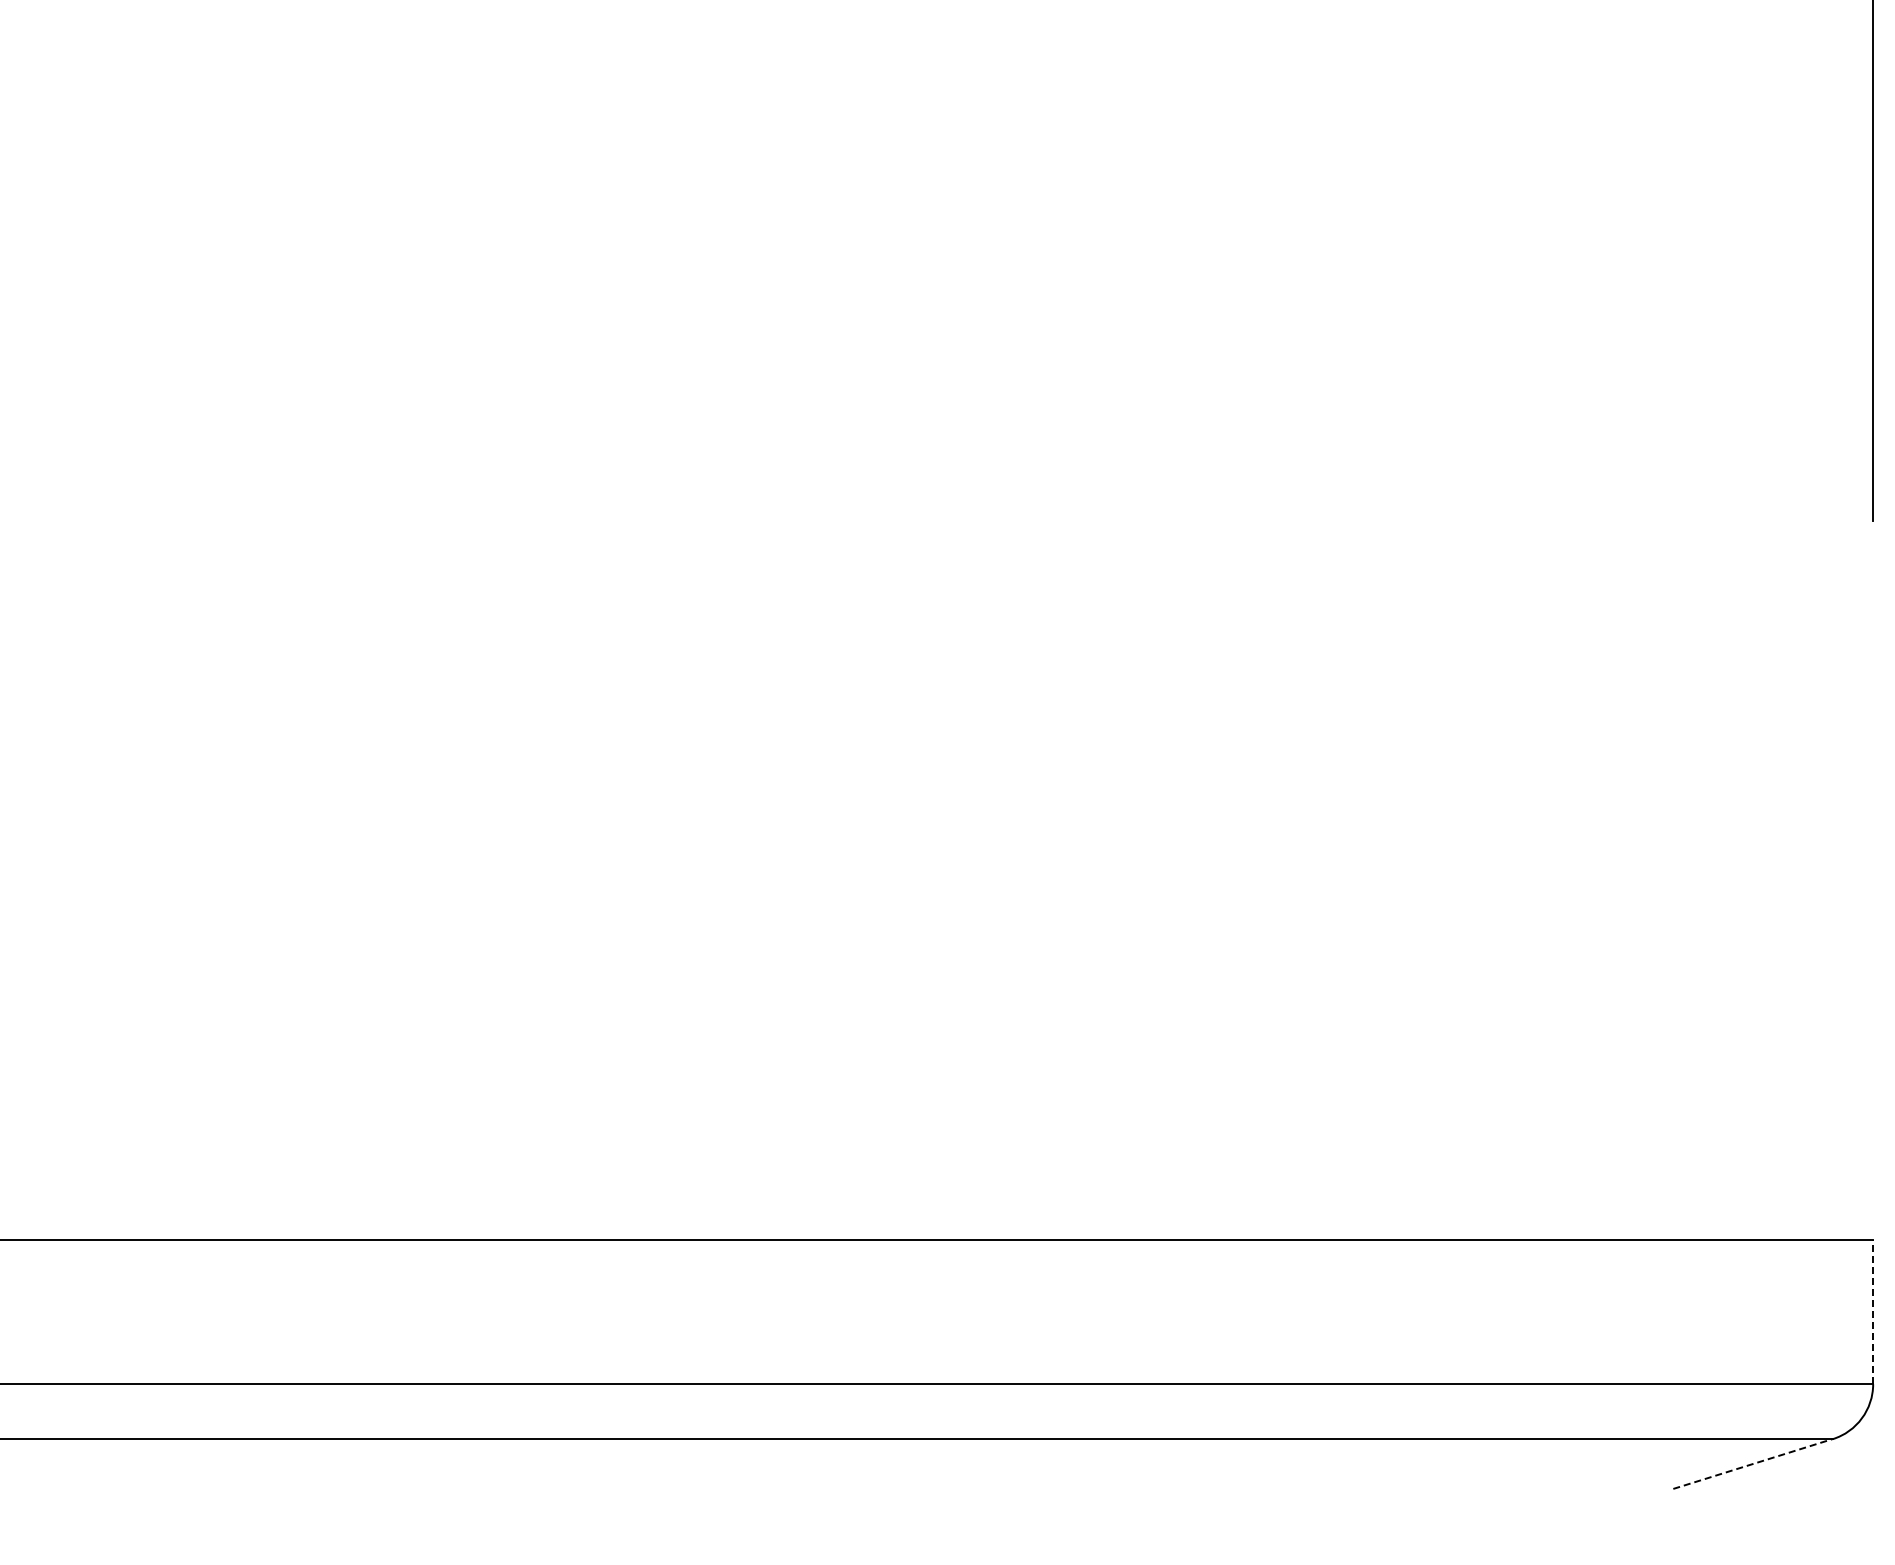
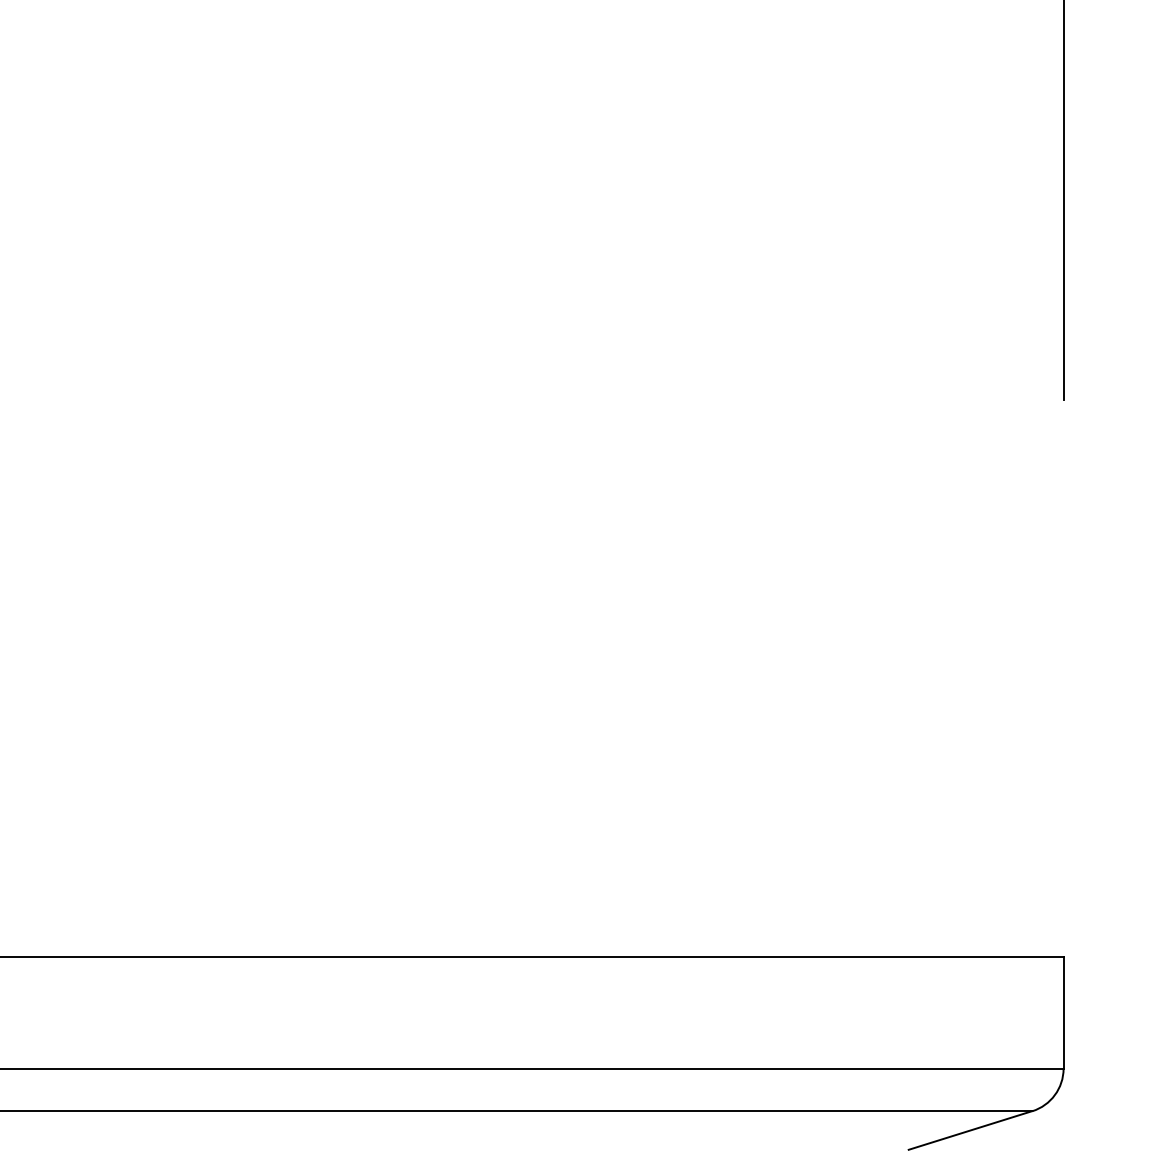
line: (1873, 1311) -> (1063, 1012), dashed -> solid
line: (1753, 1463) -> (970, 1130), dashed -> solid

